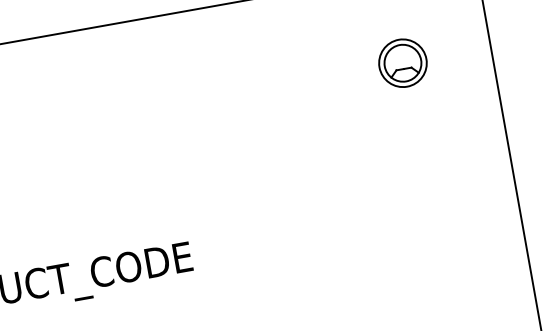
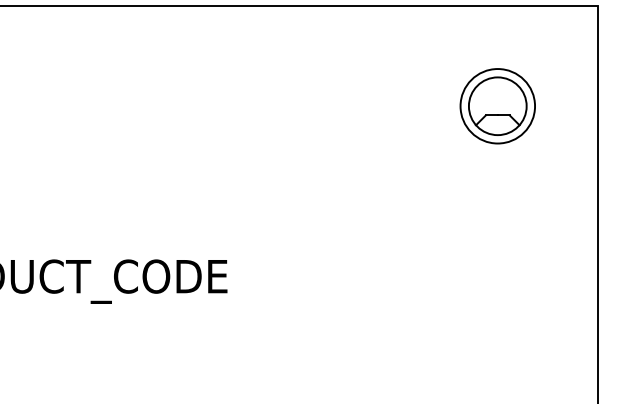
part: (402, 62) -> (497, 105), size x1.4

